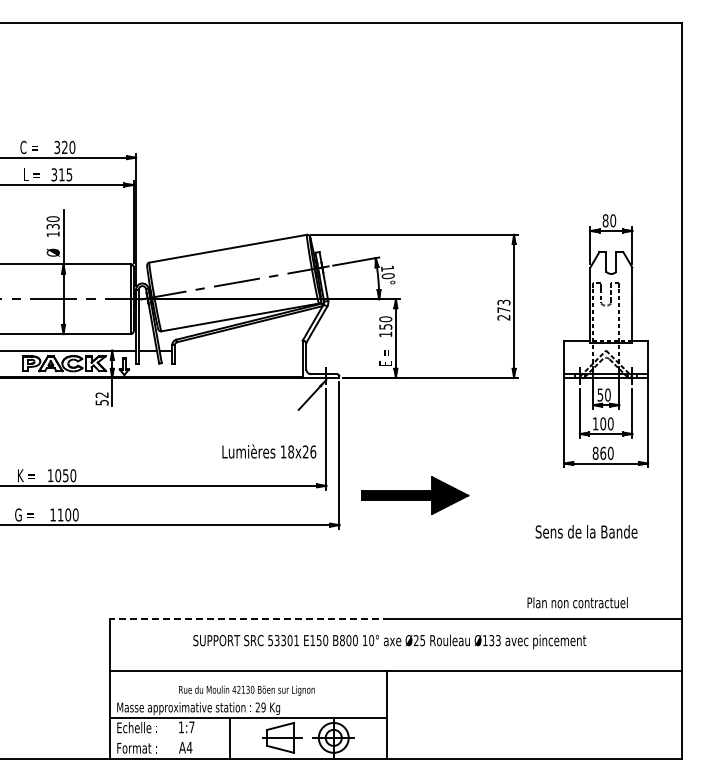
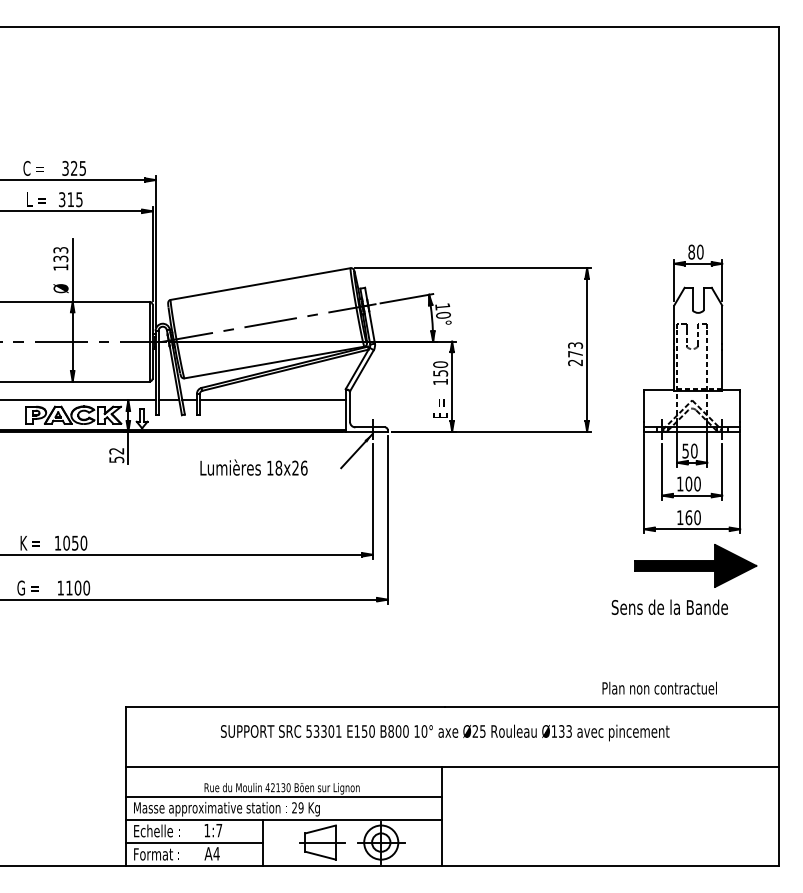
text: (72, 147) -> (82, 168), 320 -> 325
text: (52, 219) -> (60, 250), 130 -> 133
line: (238, 350) -> (272, 400), added
text: (269, 451) -> (254, 467), moved
text: (595, 452) -> (680, 516), 860 -> 160
part: (415, 495) -> (696, 565), moved
line: (250, 618) -> (286, 706), dashed -> solid
line: (248, 697) -> (283, 796), added
line: (170, 738) -> (194, 843), added

